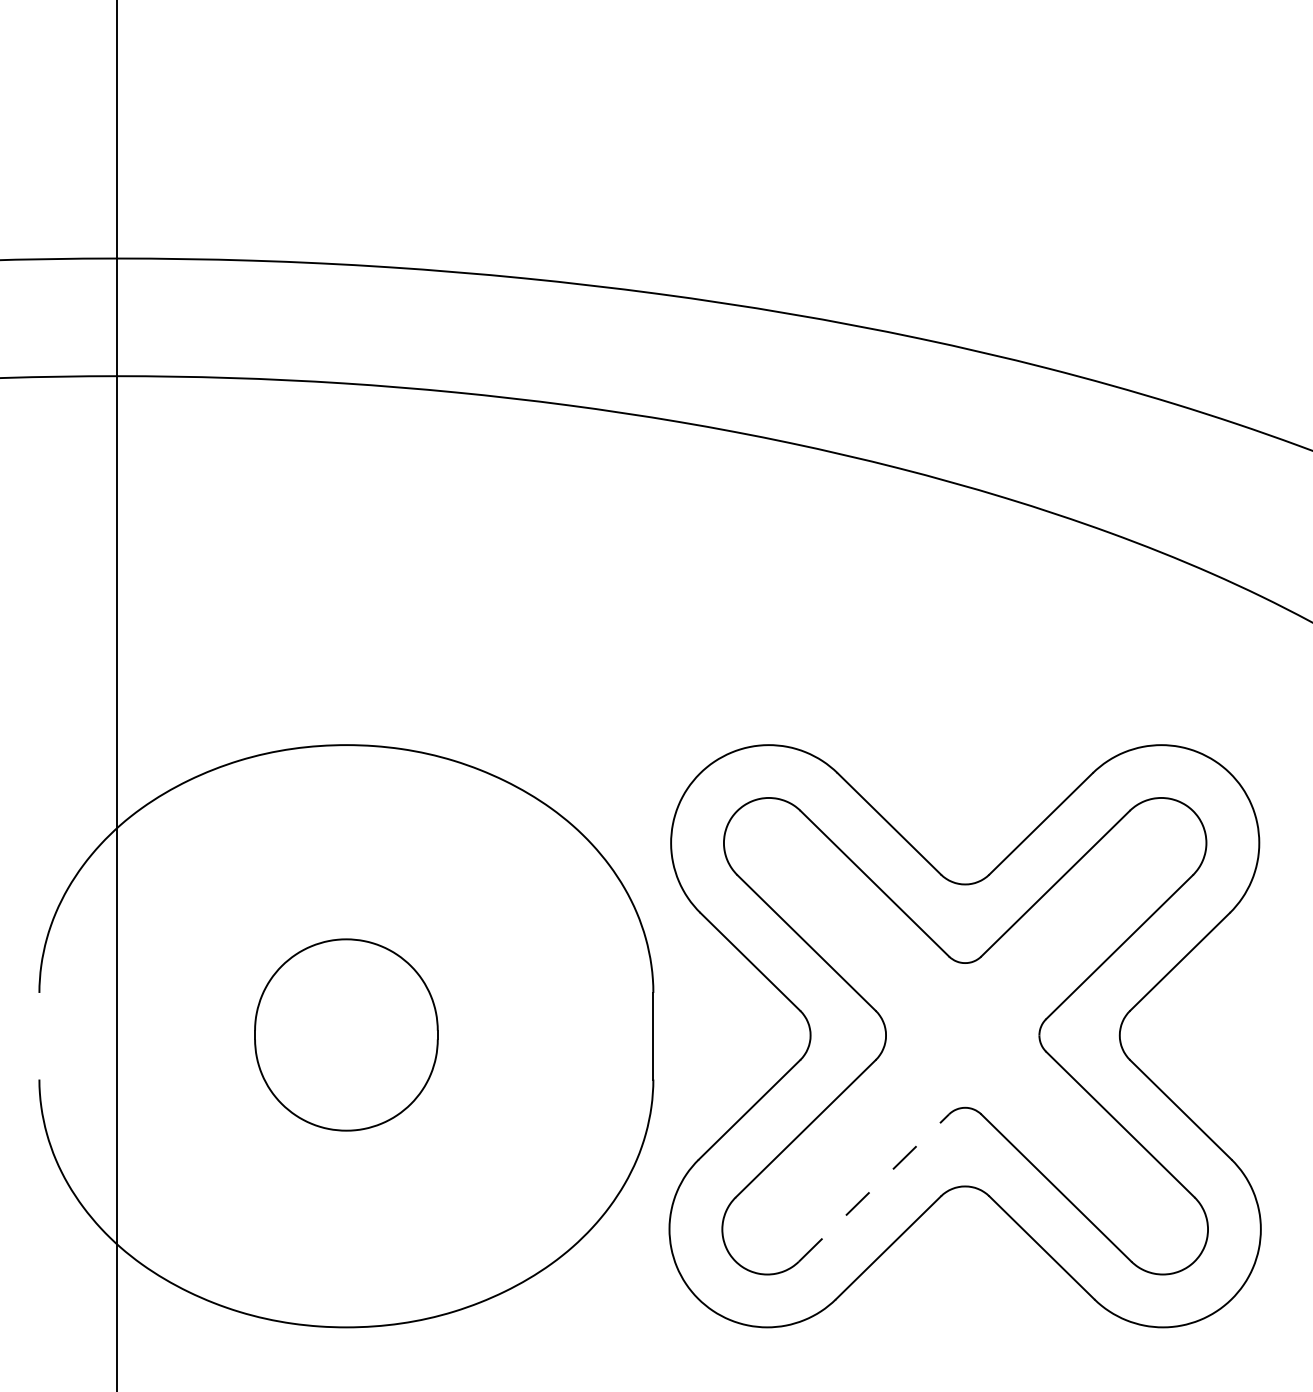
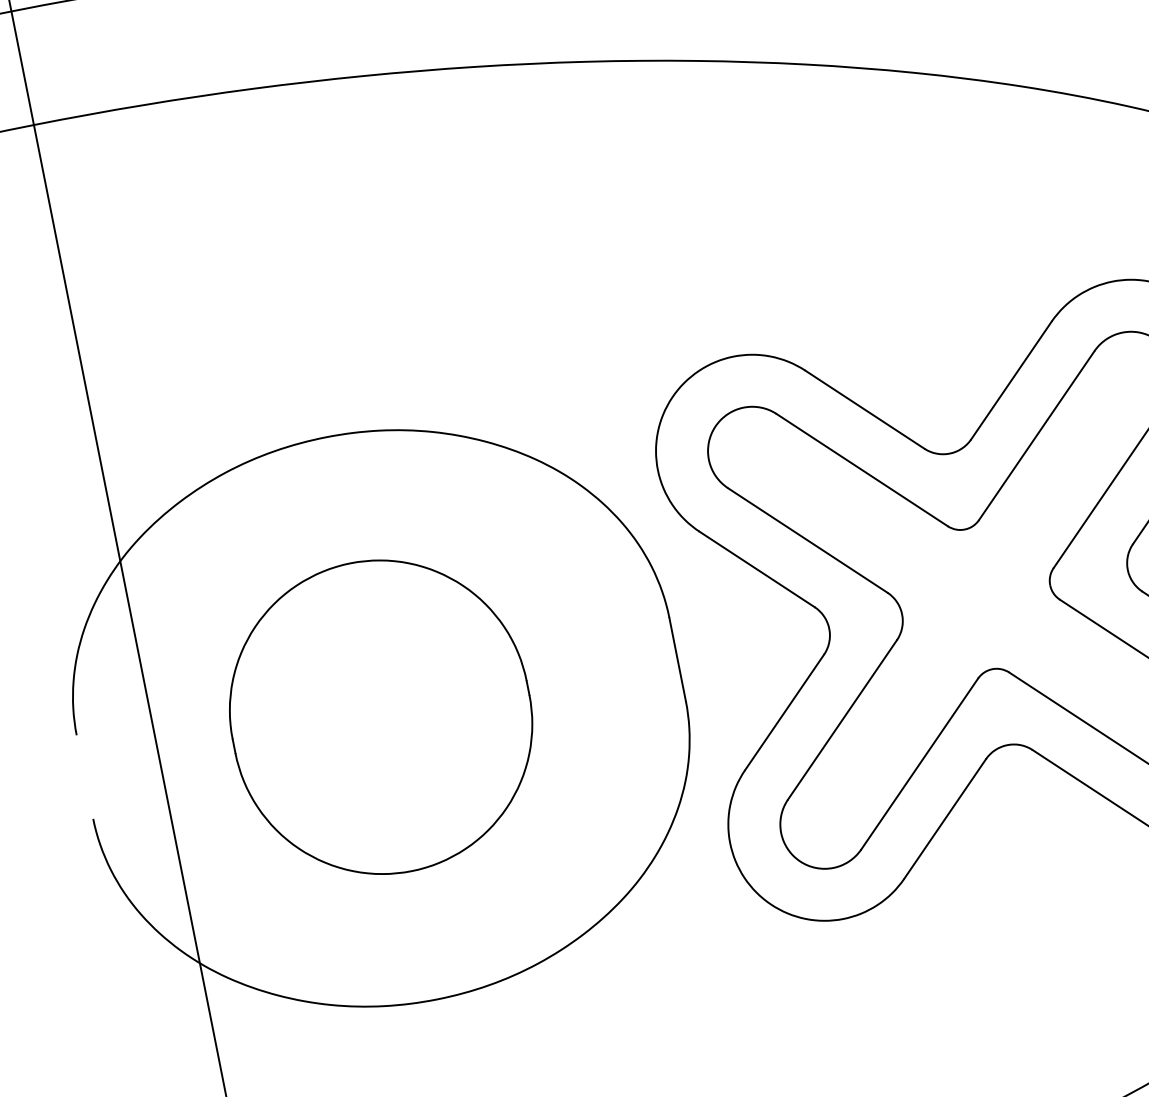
part: (346, 1034) -> (381, 716), size x1.67
line: (874, 1187) -> (920, 763), dashed -> solid

